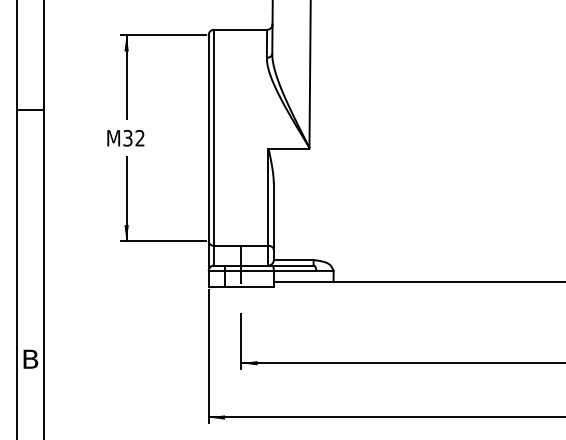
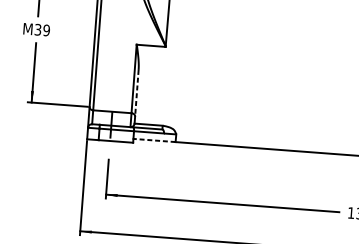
text: (139, 138) -> (46, 30), M32 -> M39
line: (273, 217) -> (136, 93), solid -> dashed
line: (303, 281) -> (154, 140), solid -> dashed

